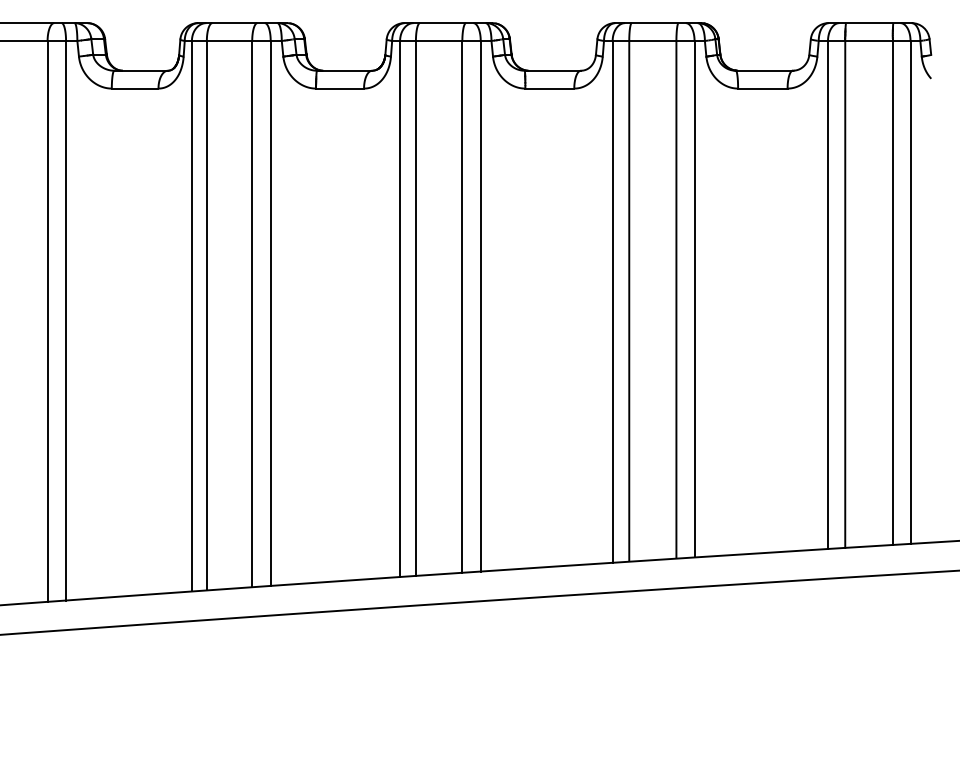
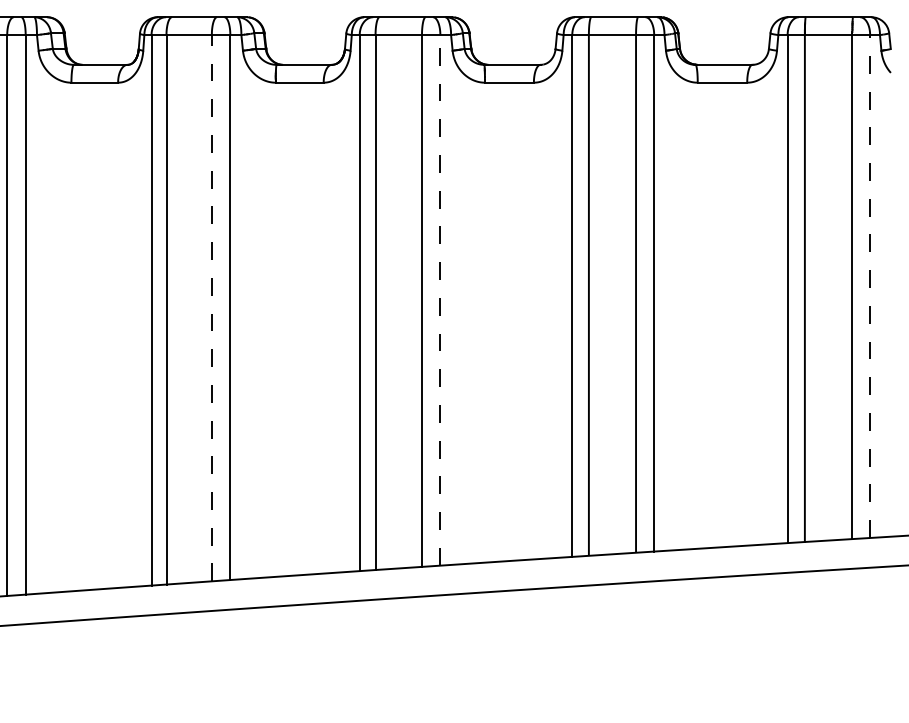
line: (910, 291) -> (870, 285), solid -> dashed
line: (480, 305) -> (440, 299), solid -> dashed
line: (252, 313) -> (212, 307), solid -> dashed

